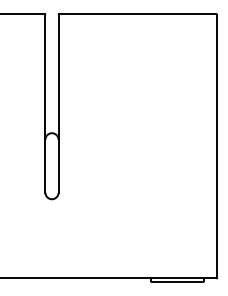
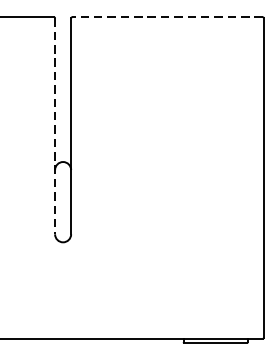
line: (137, 14) -> (167, 17), solid -> dashed
line: (45, 103) -> (55, 125), solid -> dashed

